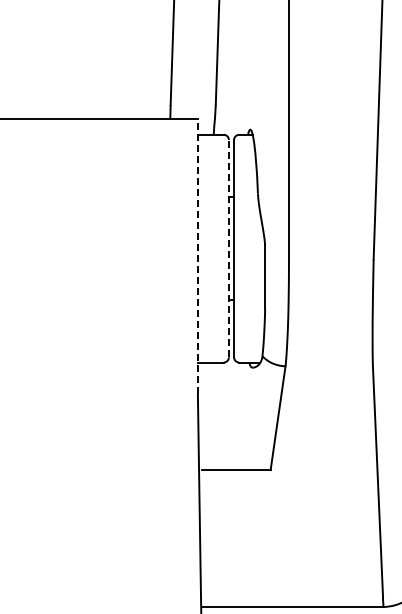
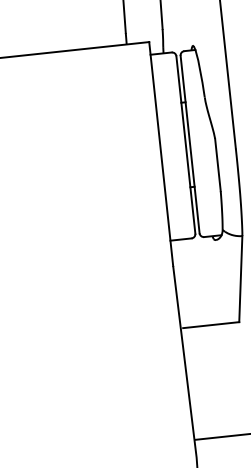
line: (228, 248) -> (185, 144), dashed -> solid
line: (197, 255) -> (160, 153), dashed -> solid

